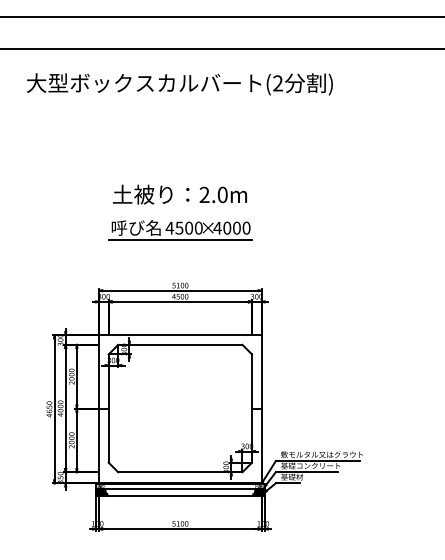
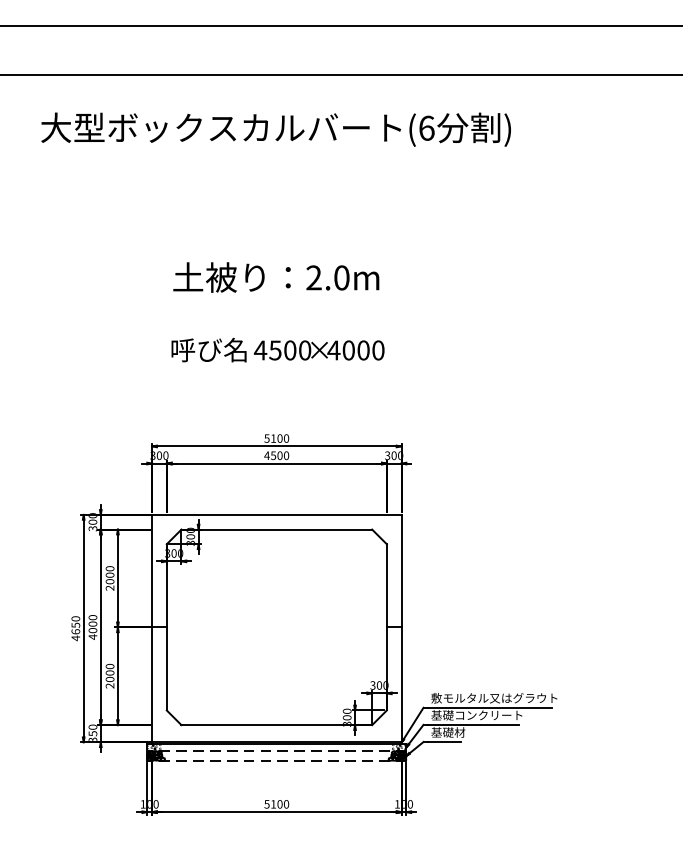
text: (278, 83) -> (427, 128), (2 -> (6
text: (180, 194) -> (277, 277), moved
line: (180, 239) -> (277, 367), removed
line: (179, 489) -> (275, 751), solid -> dashed
line: (179, 495) -> (275, 760), solid -> dashed

